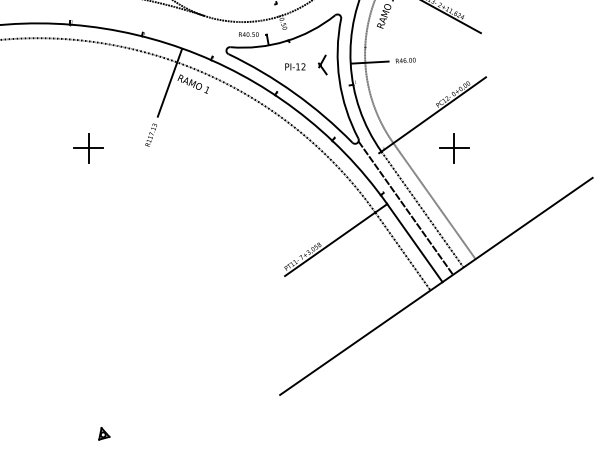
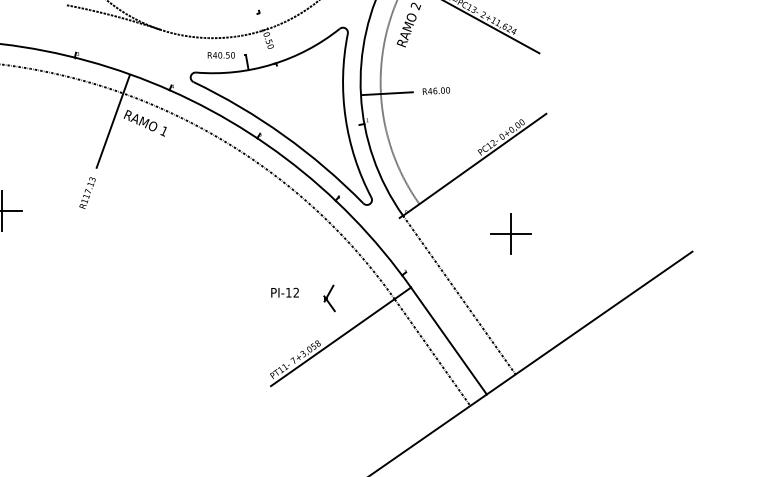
part: (322, 64) -> (329, 297), moved
text: (295, 66) -> (285, 292), moved
part: (454, 148) -> (511, 234), moved
line: (434, 200) -> (475, 282), removed
line: (405, 207) -> (436, 292), removed

